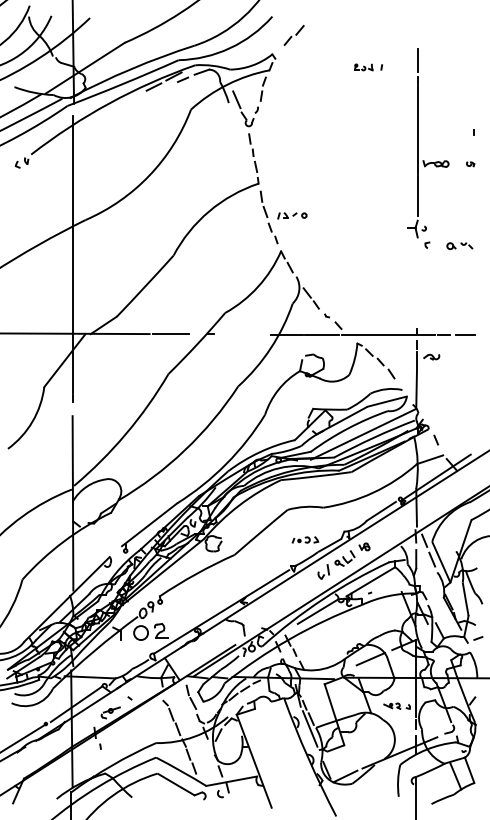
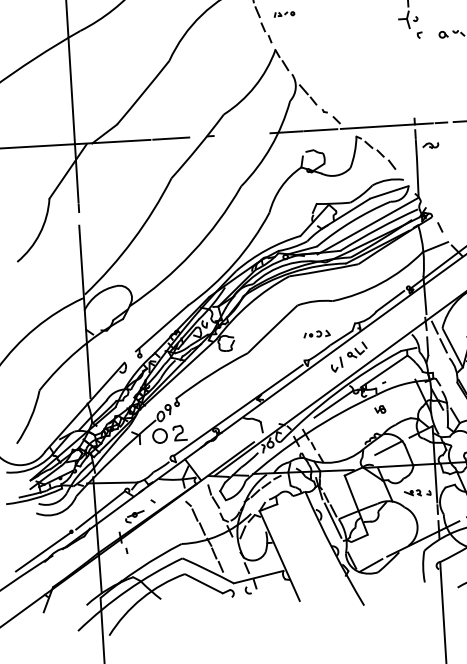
part: (292, 215) -> (284, 13), size x0.7
part: (364, 546) -> (380, 409), moved

